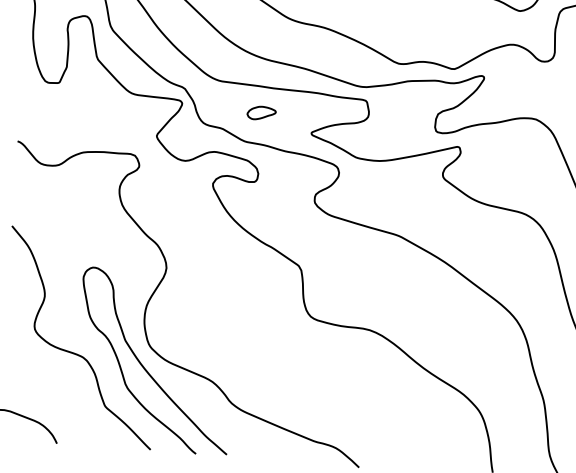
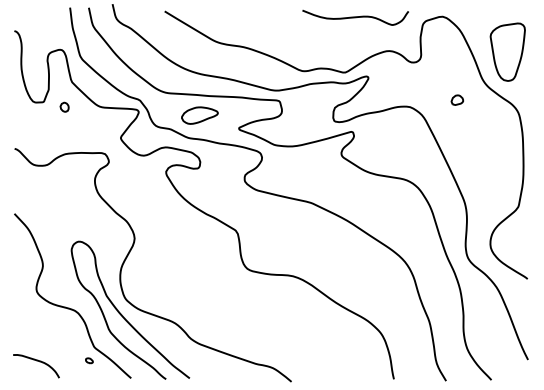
part: (85, 90) -> (64, 106), added
part: (261, 113) -> (199, 115), size x1.67
part: (97, 423) -> (89, 360), added

